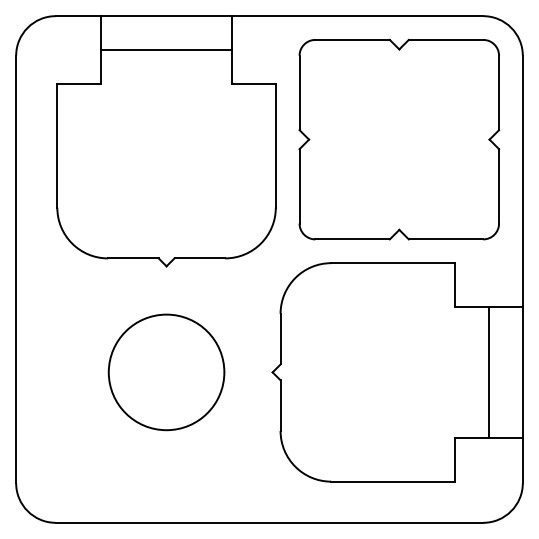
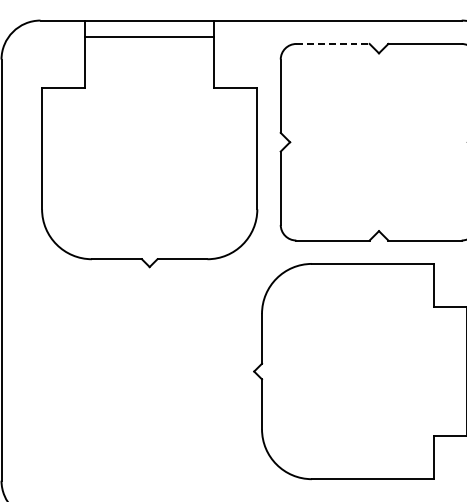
line: (353, 39) -> (333, 43), solid -> dashed
line: (166, 50) -> (149, 37), moved
circle: (166, 372) -> (149, 371), removed

